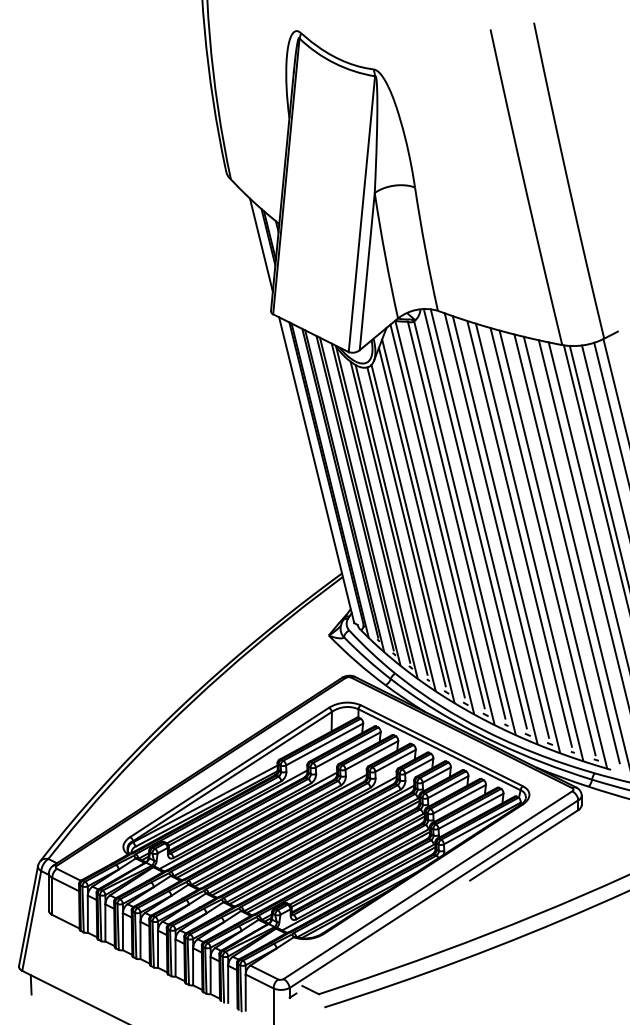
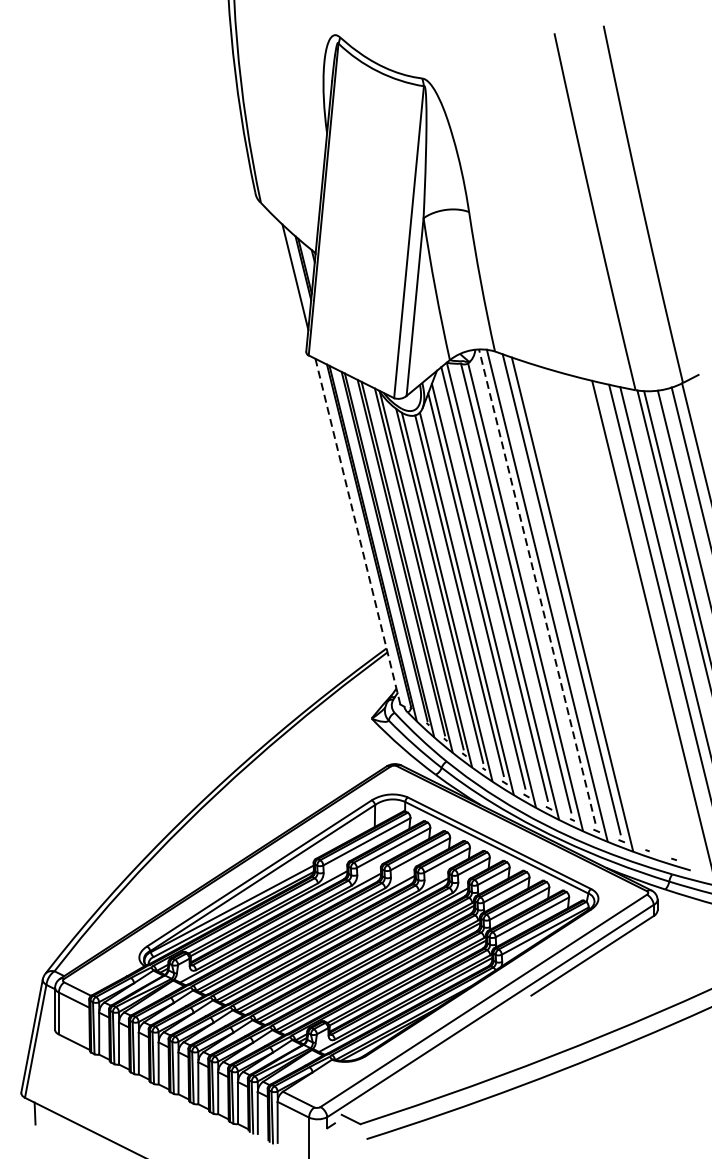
line: (316, 469) -> (357, 530), solid -> dashed
line: (475, 518) -> (537, 586), solid -> dashed
line: (519, 533) -> (587, 603), removed
line: (529, 541) -> (598, 612), removed
line: (542, 541) -> (613, 612), removed
line: (566, 548) -> (640, 620), removed
line: (553, 549) -> (625, 621), removed

